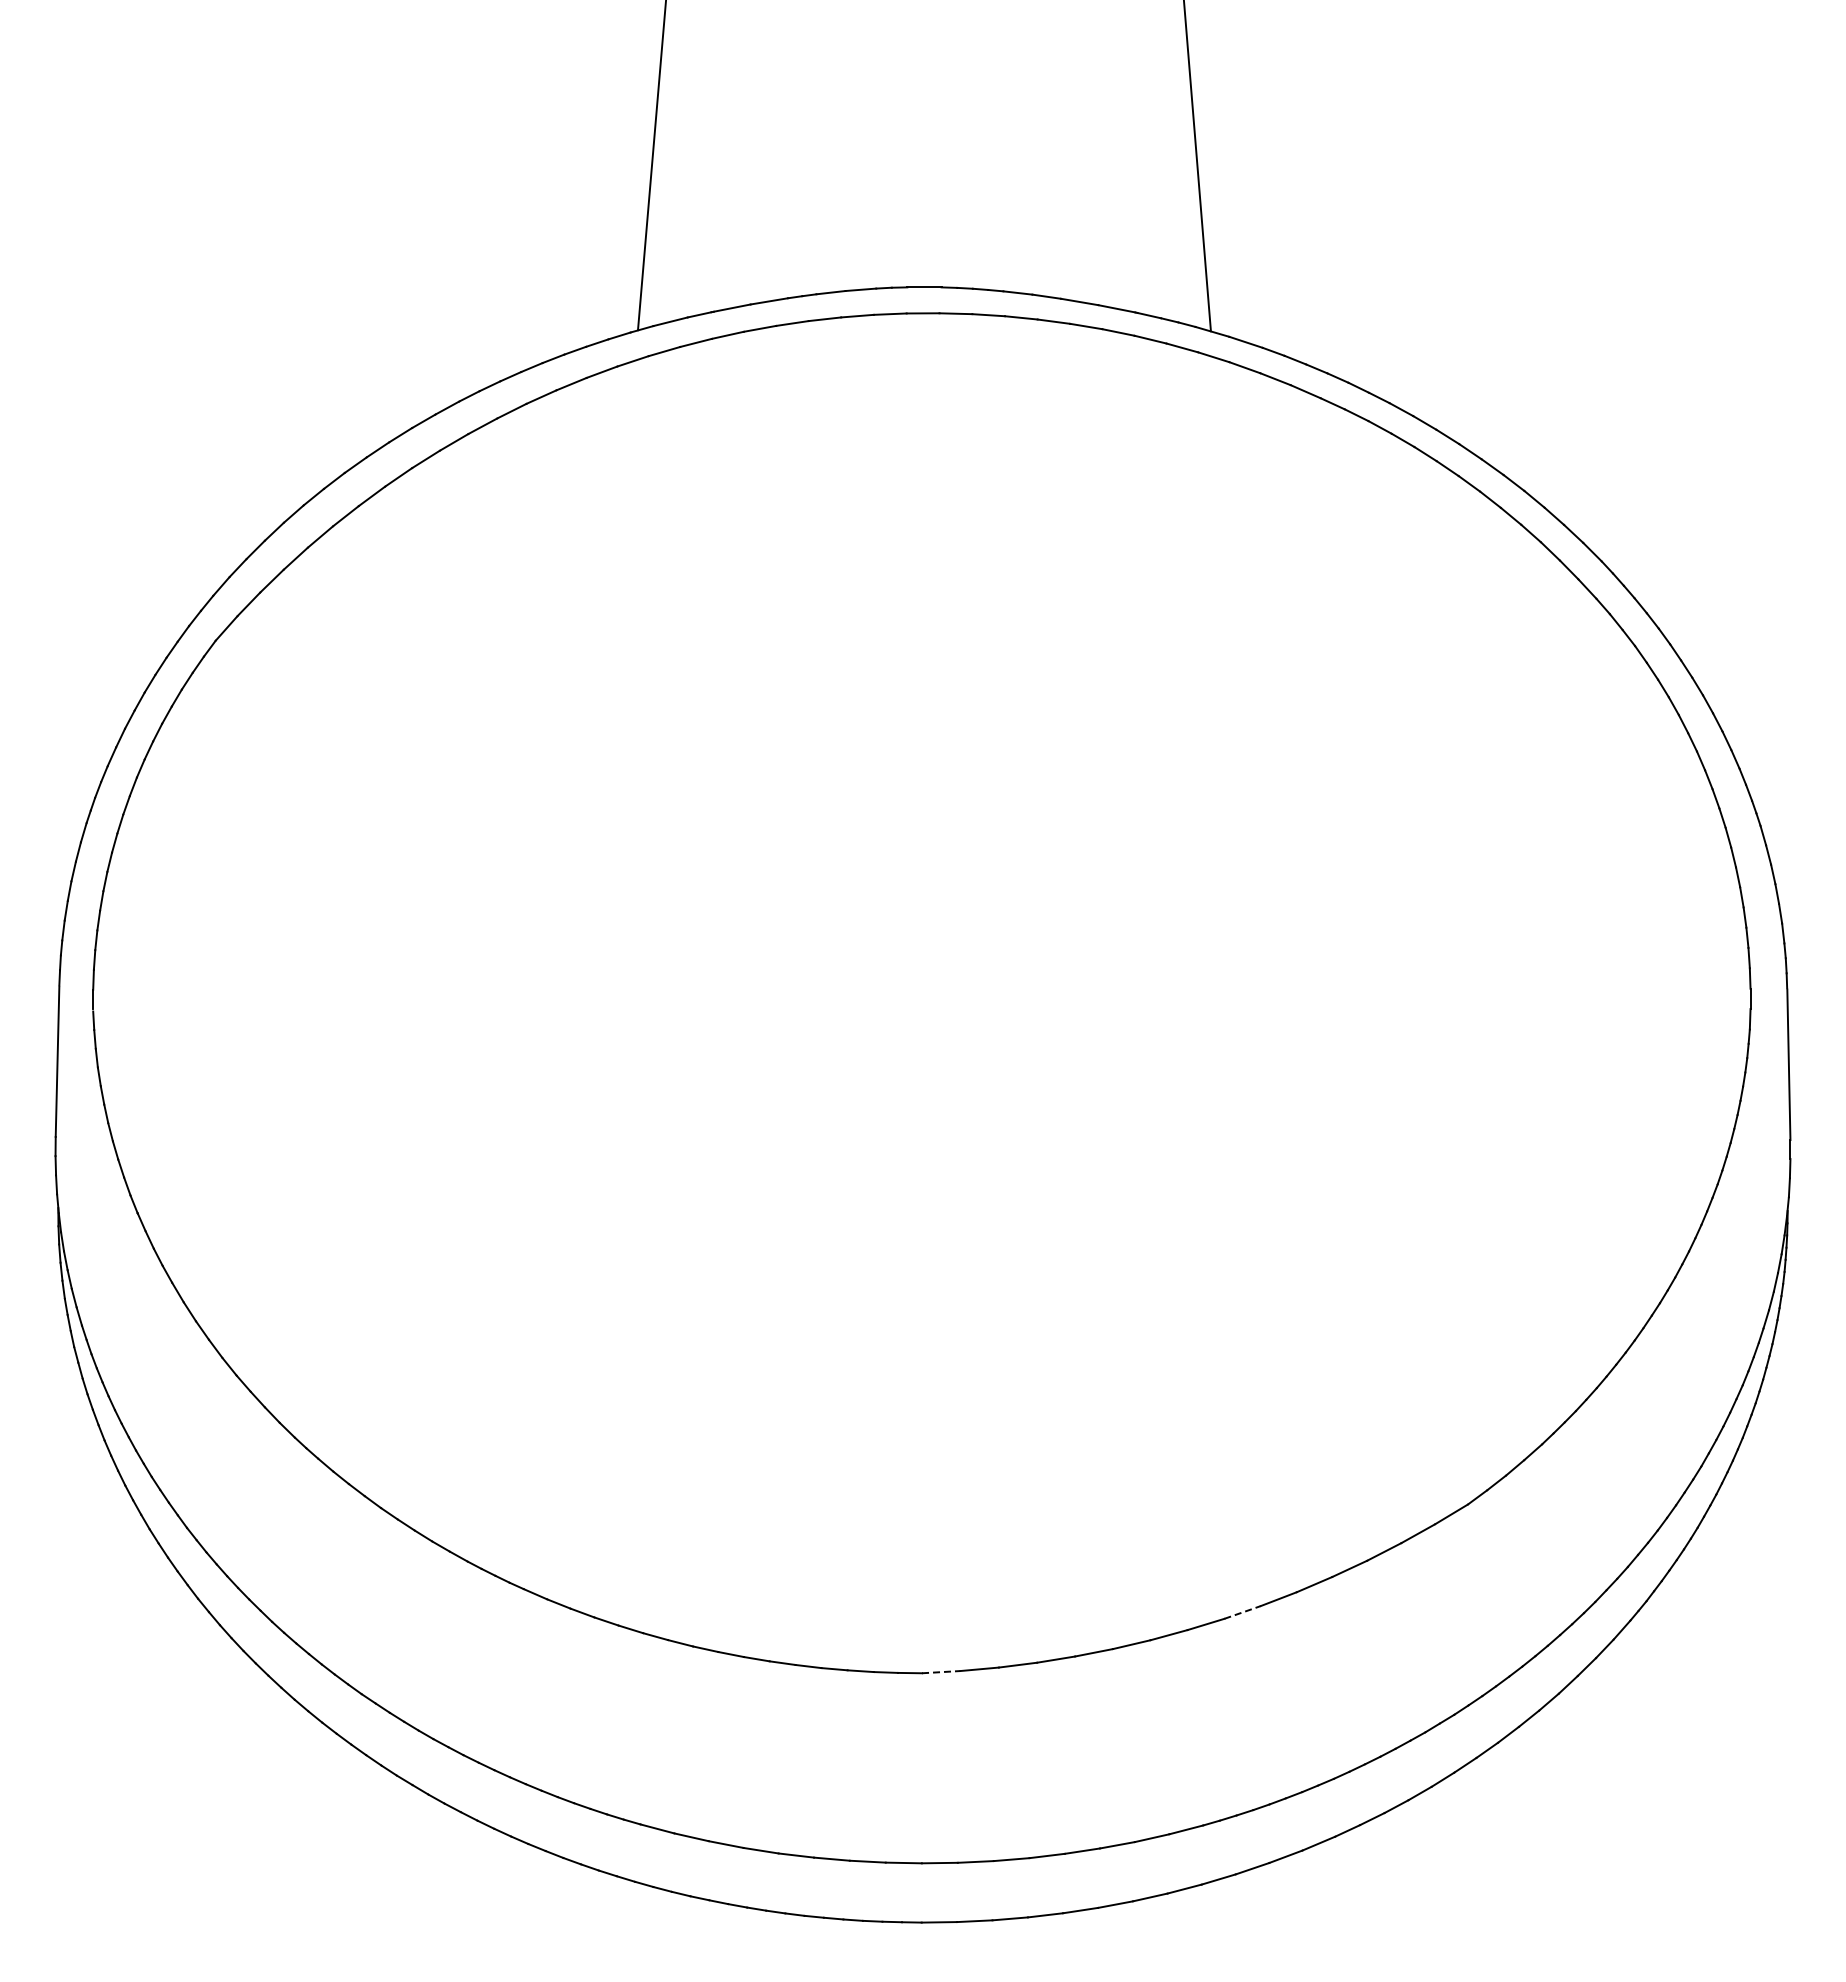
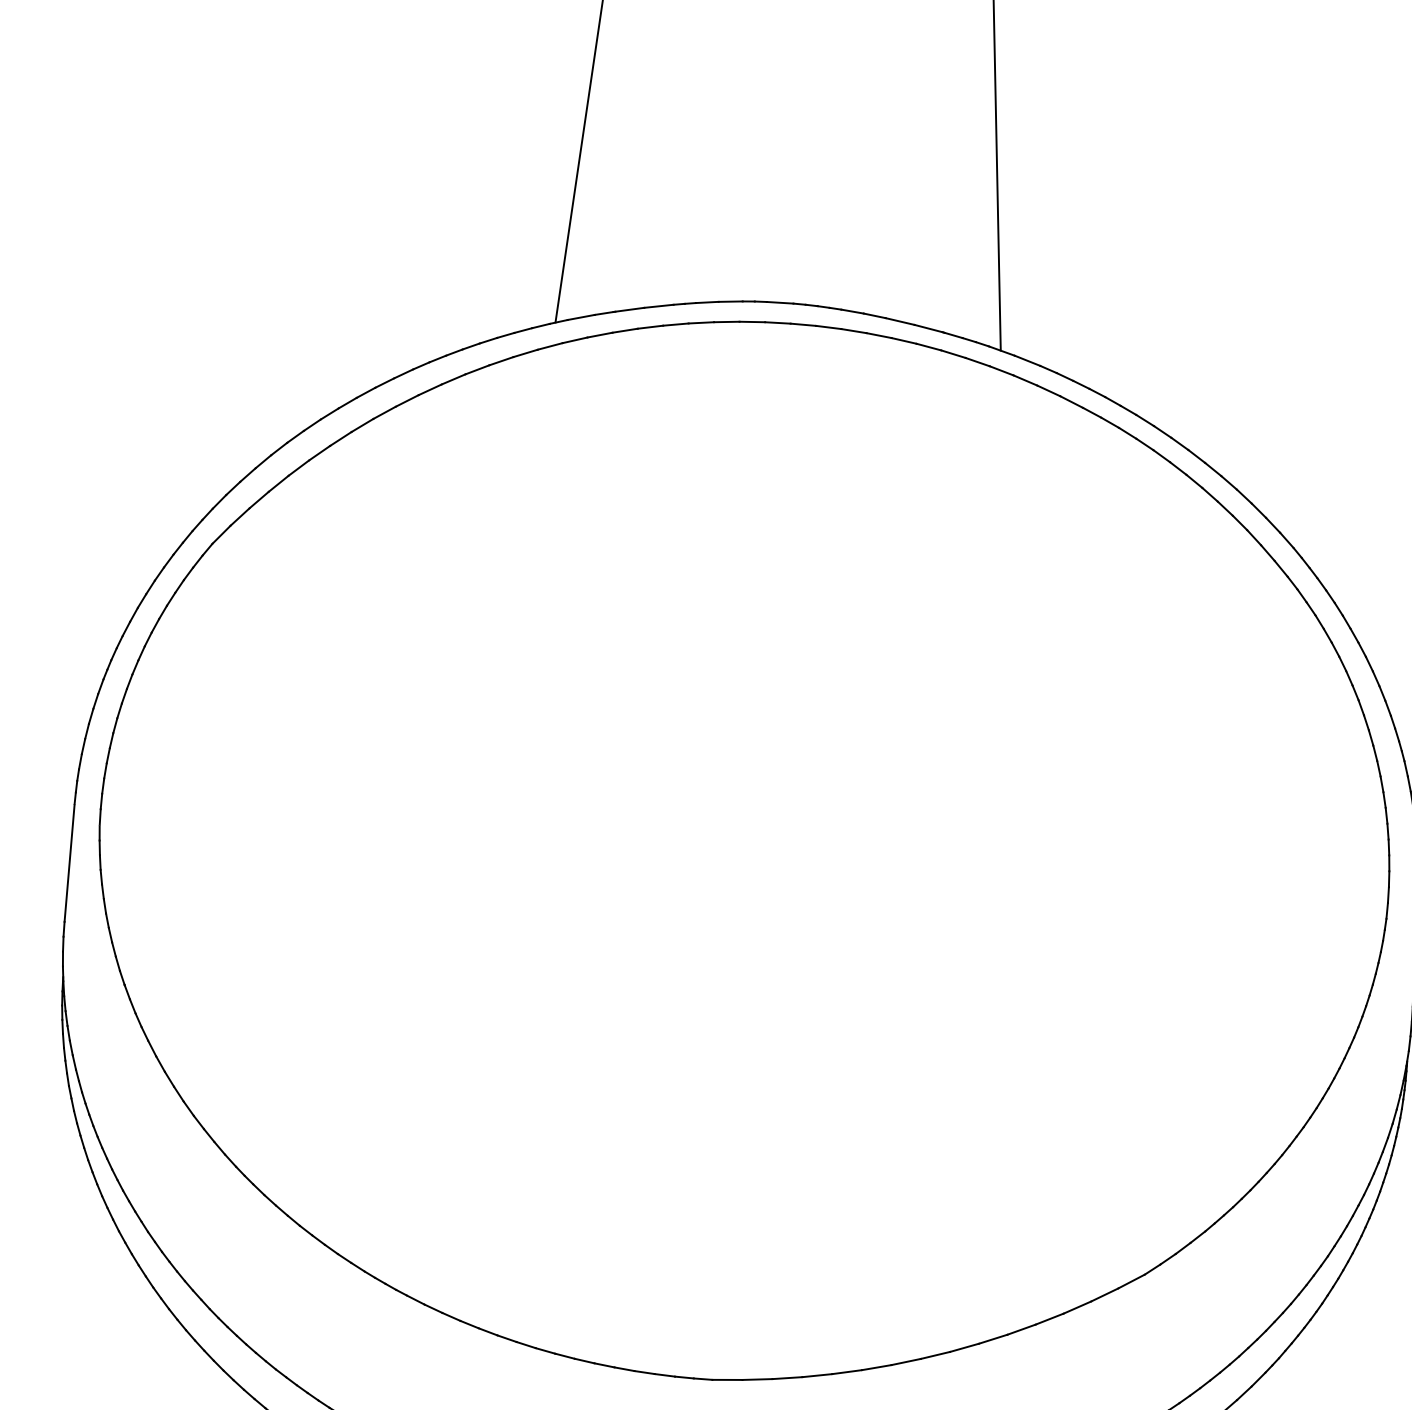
line: (1243, 1612) -> (965, 1347), dashed -> solid
line: (941, 1672) -> (727, 1380), dashed -> solid

